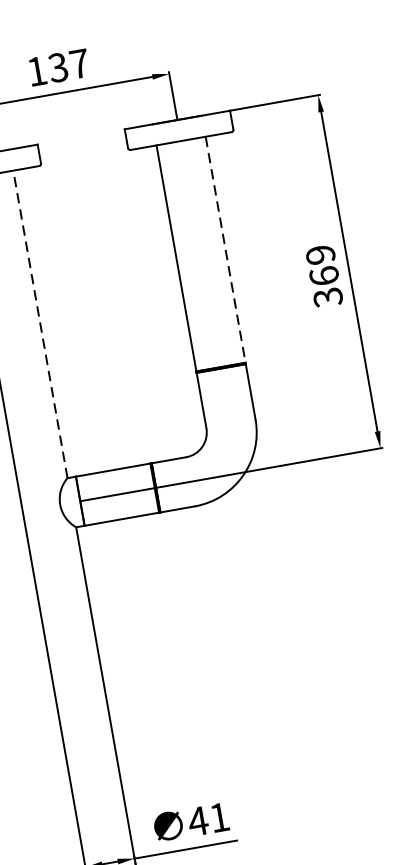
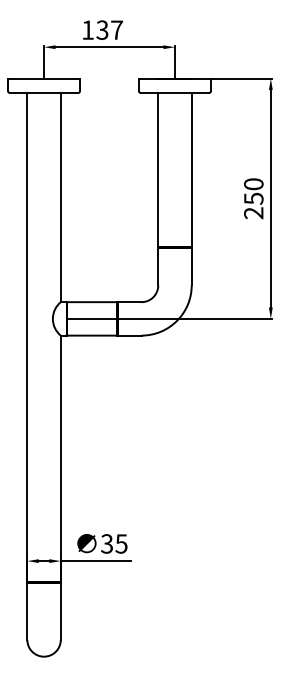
line: (225, 249) -> (191, 169), dashed -> solid
text: (323, 275) -> (253, 198), 369 -> 250
line: (39, 324) -> (60, 197), dashed -> solid
text: (207, 819) -> (113, 543), 41 -> 35

